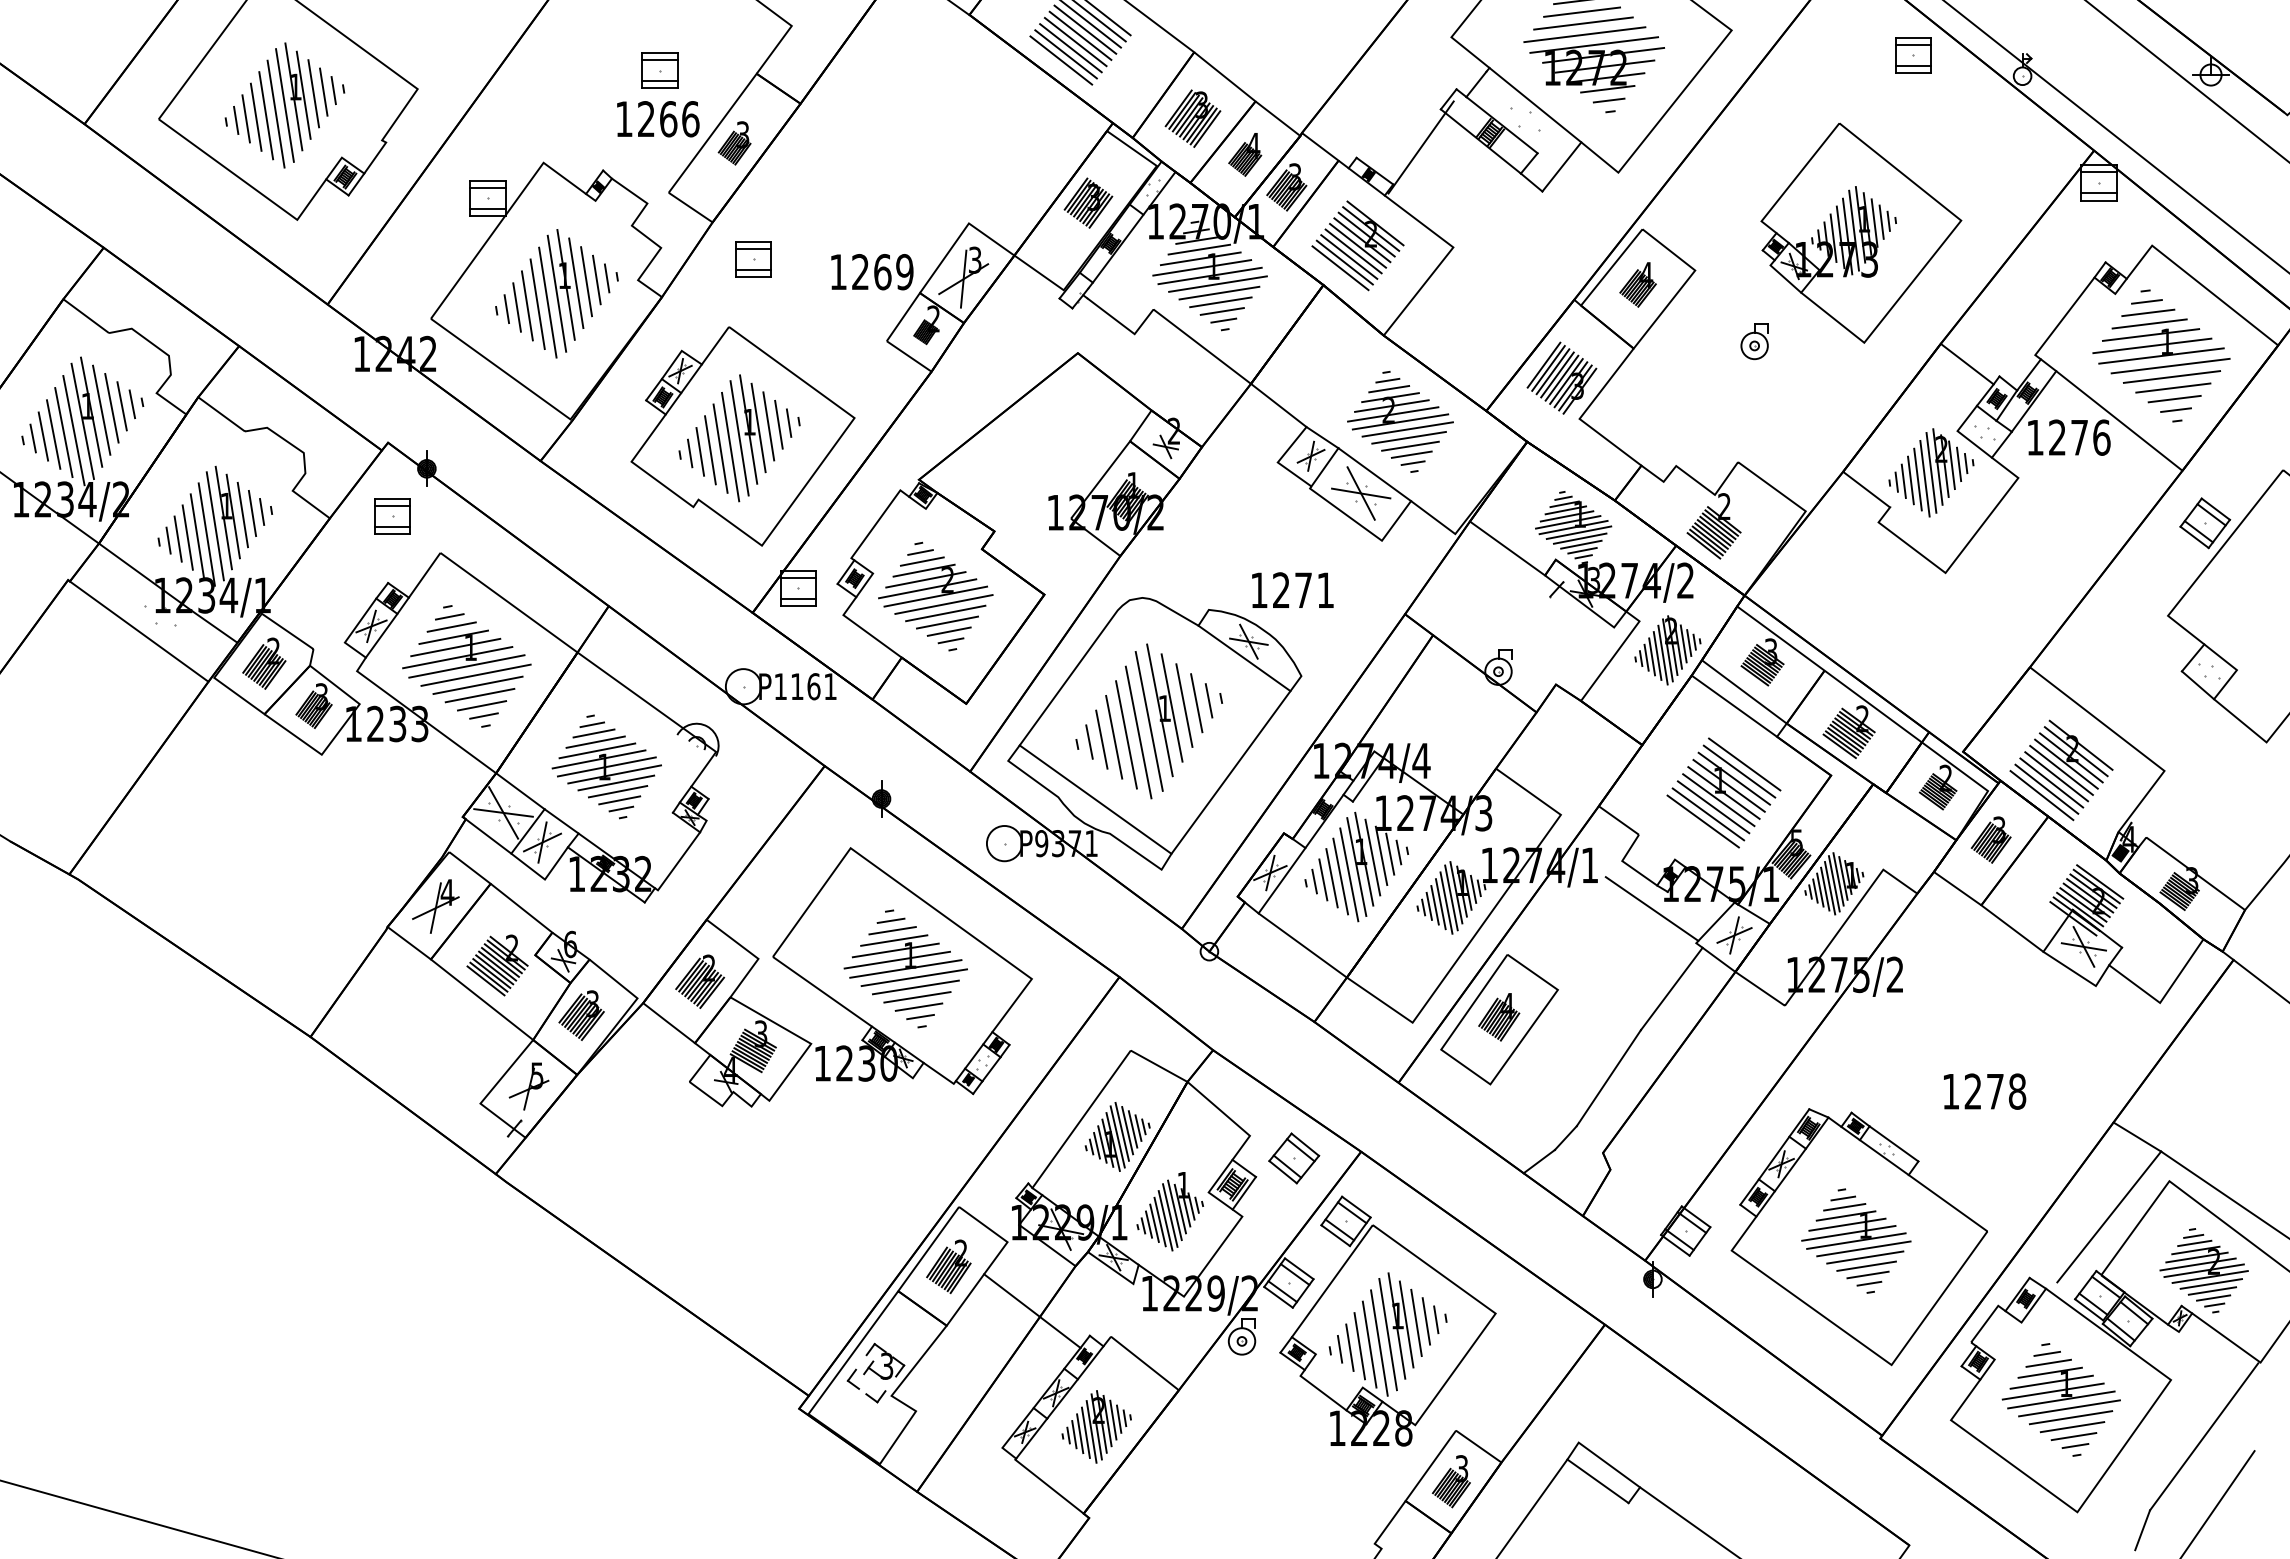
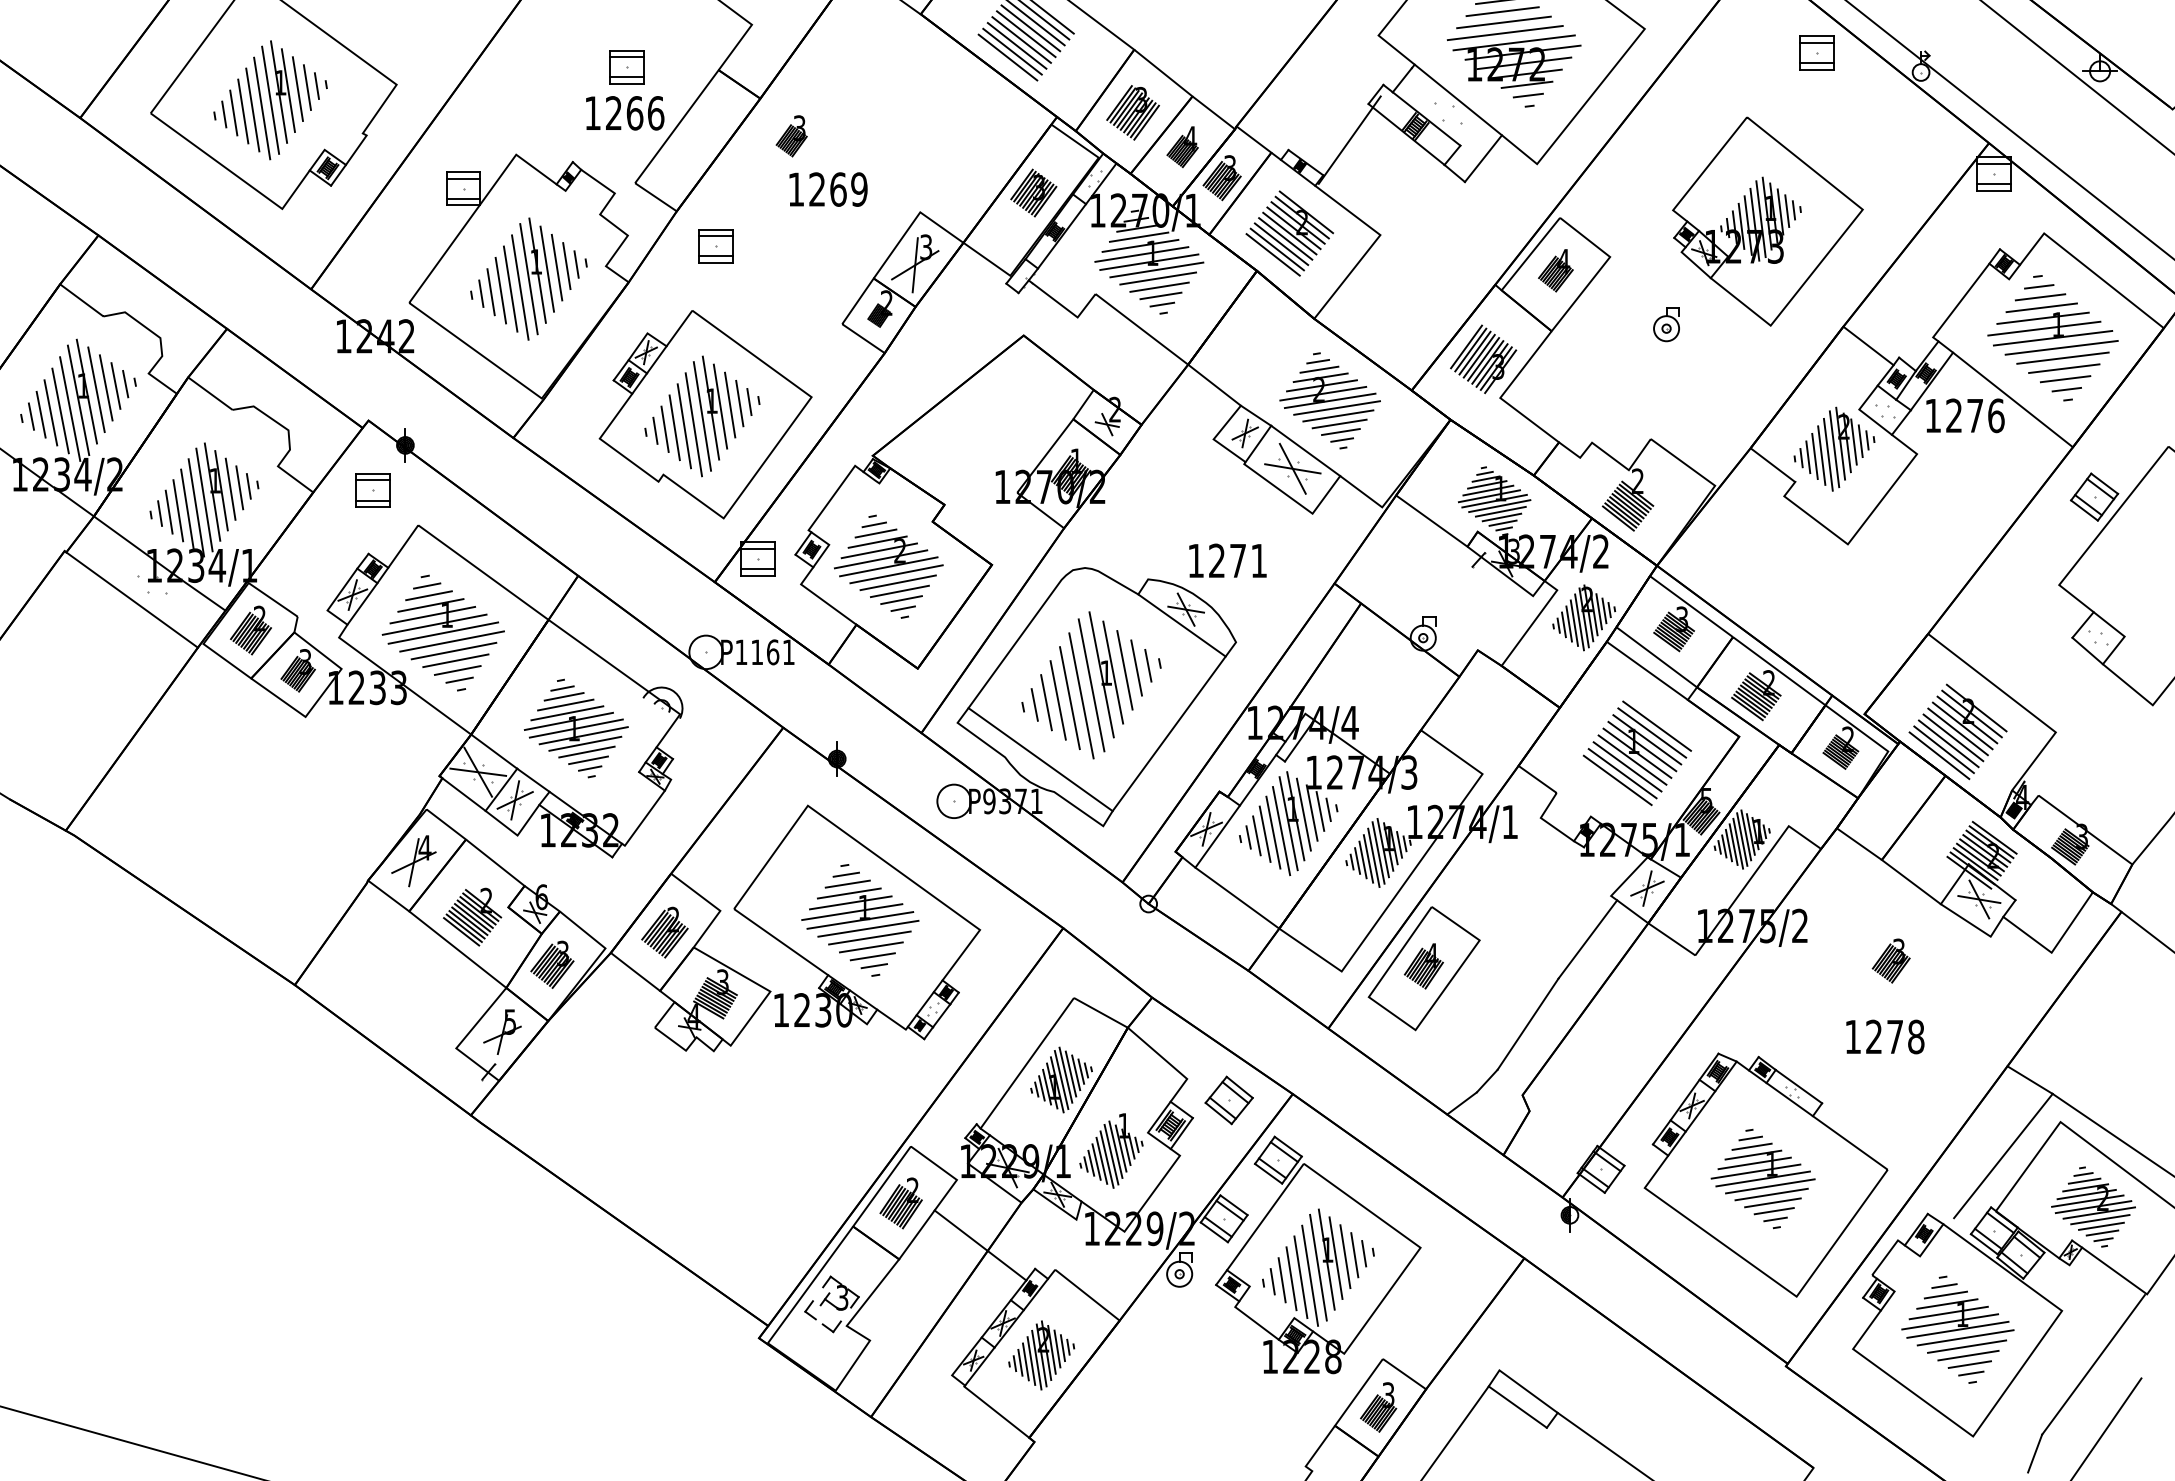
part: (734, 143) -> (791, 136), moved
text: (872, 272) -> (828, 189), moved
part: (1990, 839) -> (1890, 960), moved
line: (1652, 908) -> (1569, 863), removed

